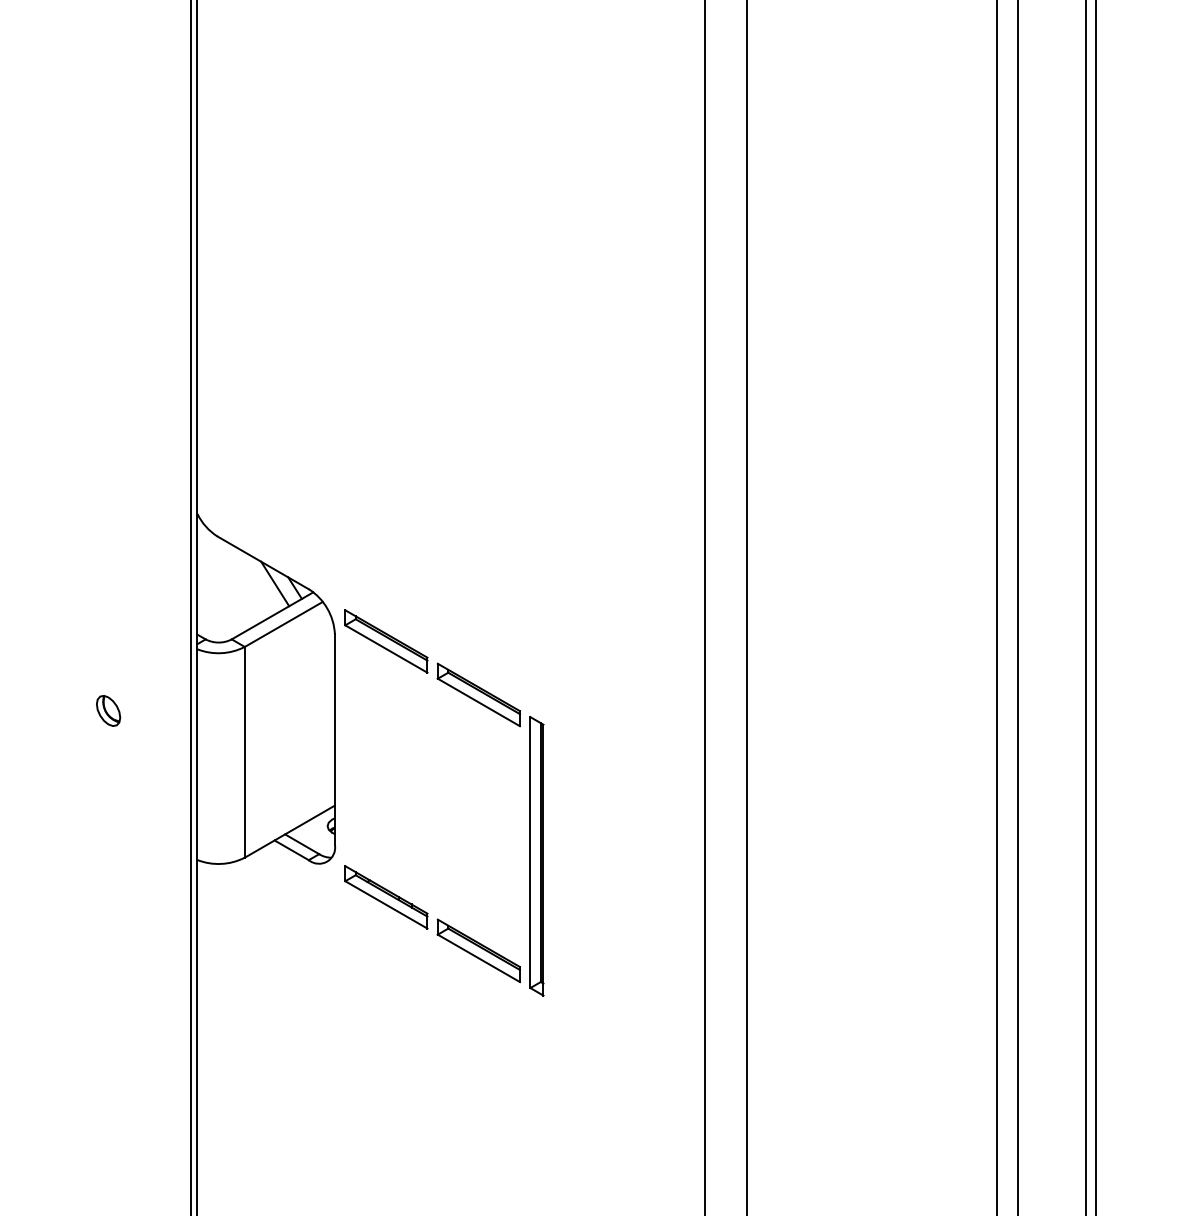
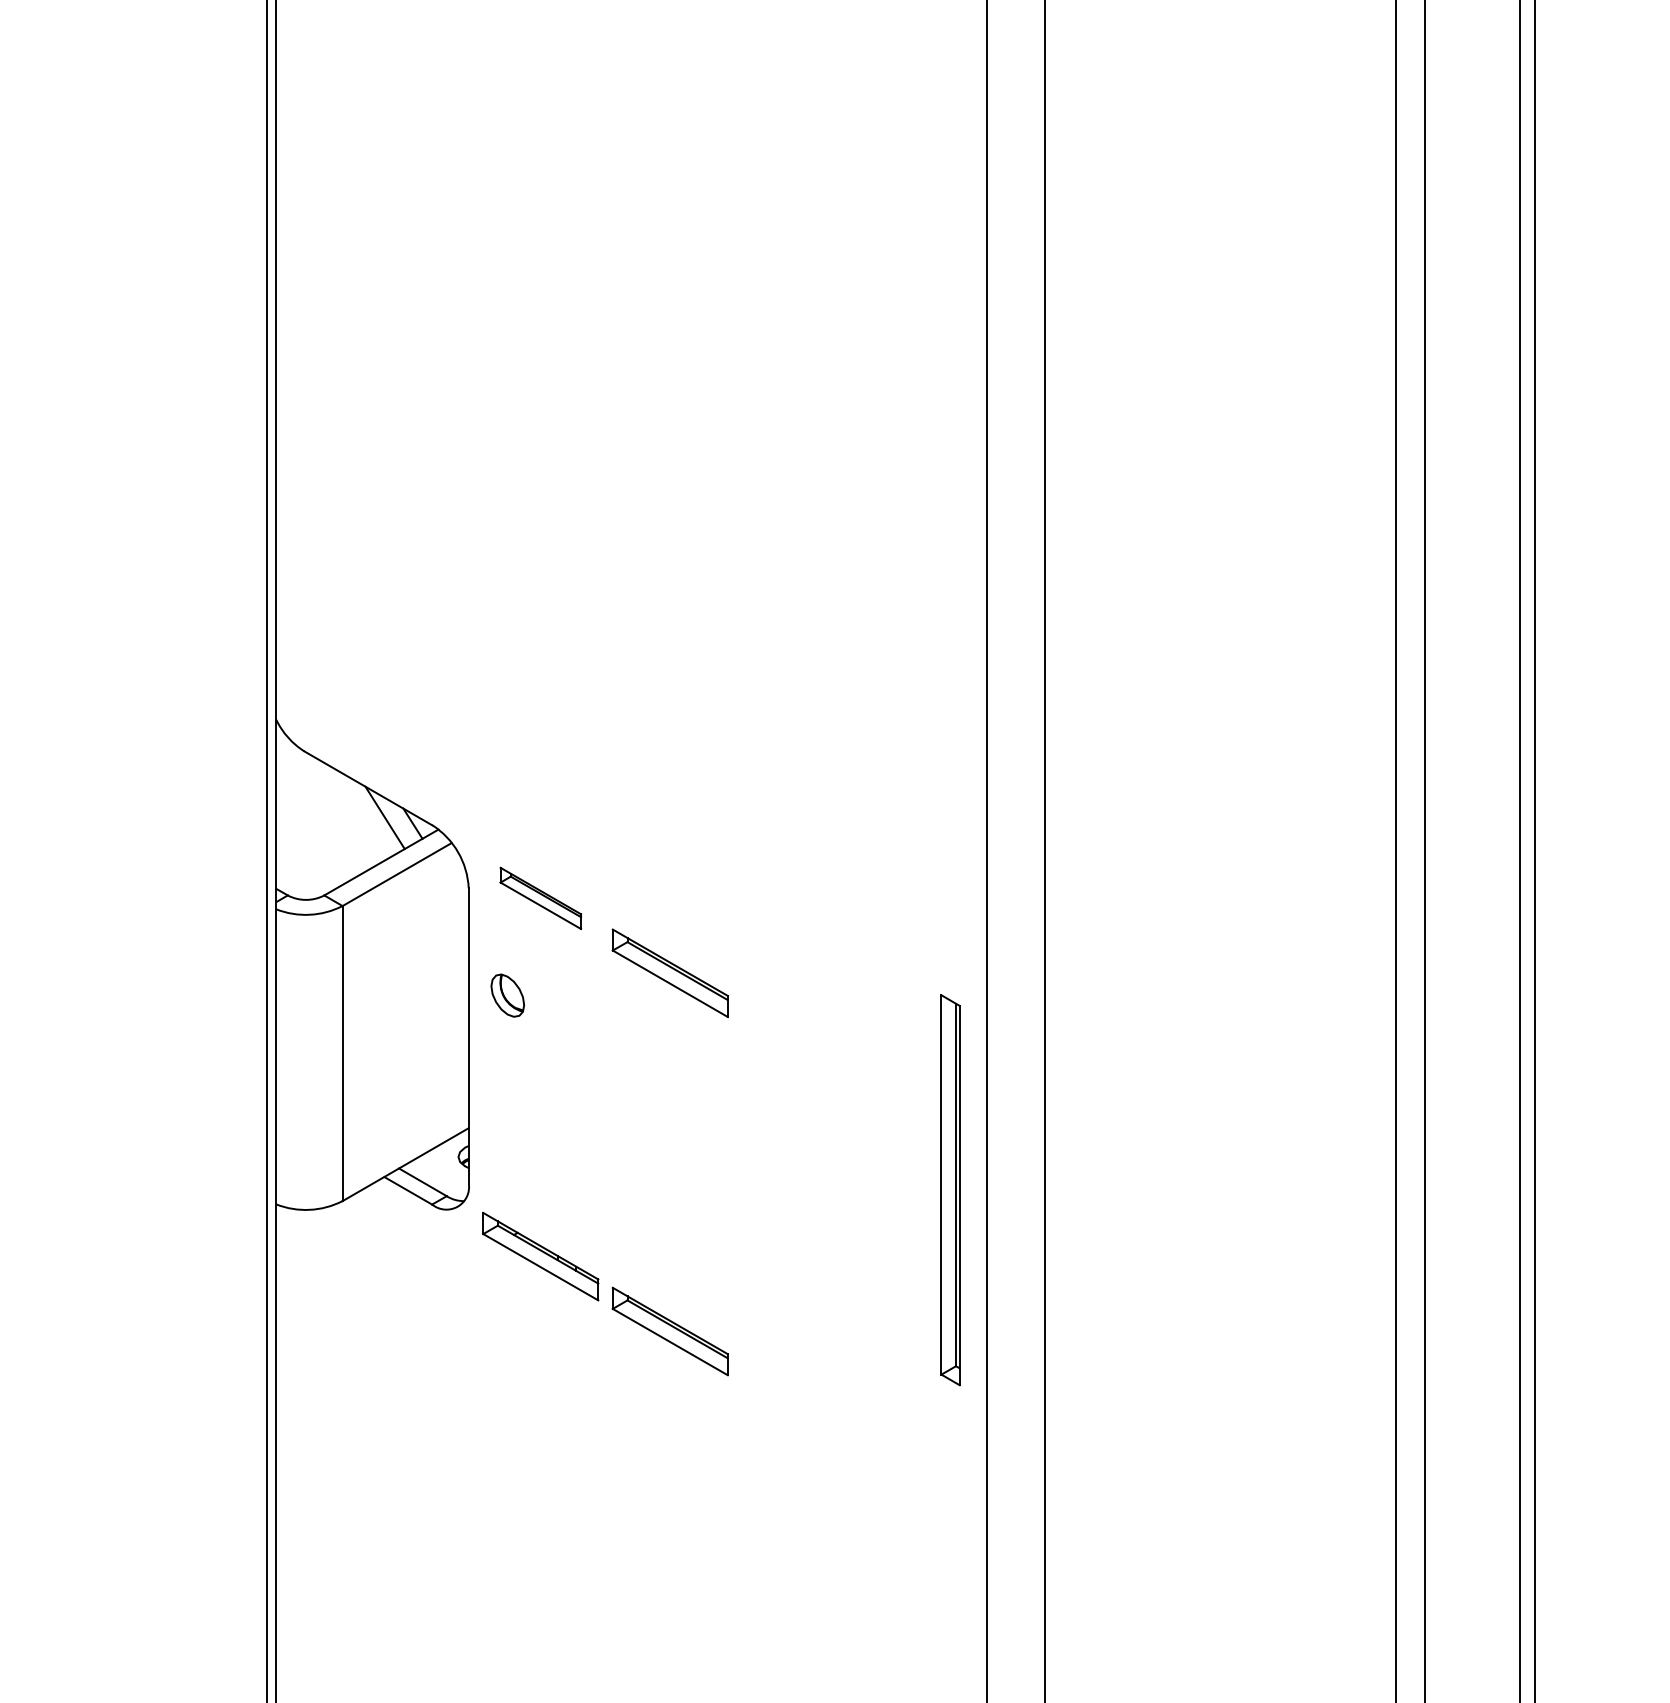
part: (386, 641) -> (540, 898), size x0.7
part: (108, 710) -> (507, 995), moved
part: (536, 856) -> (950, 1190), moved

